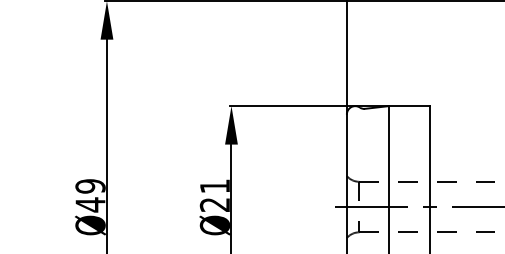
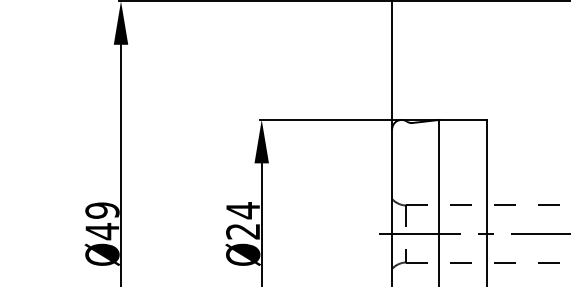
text: (214, 186) -> (242, 210), Ø21 -> Ø24

